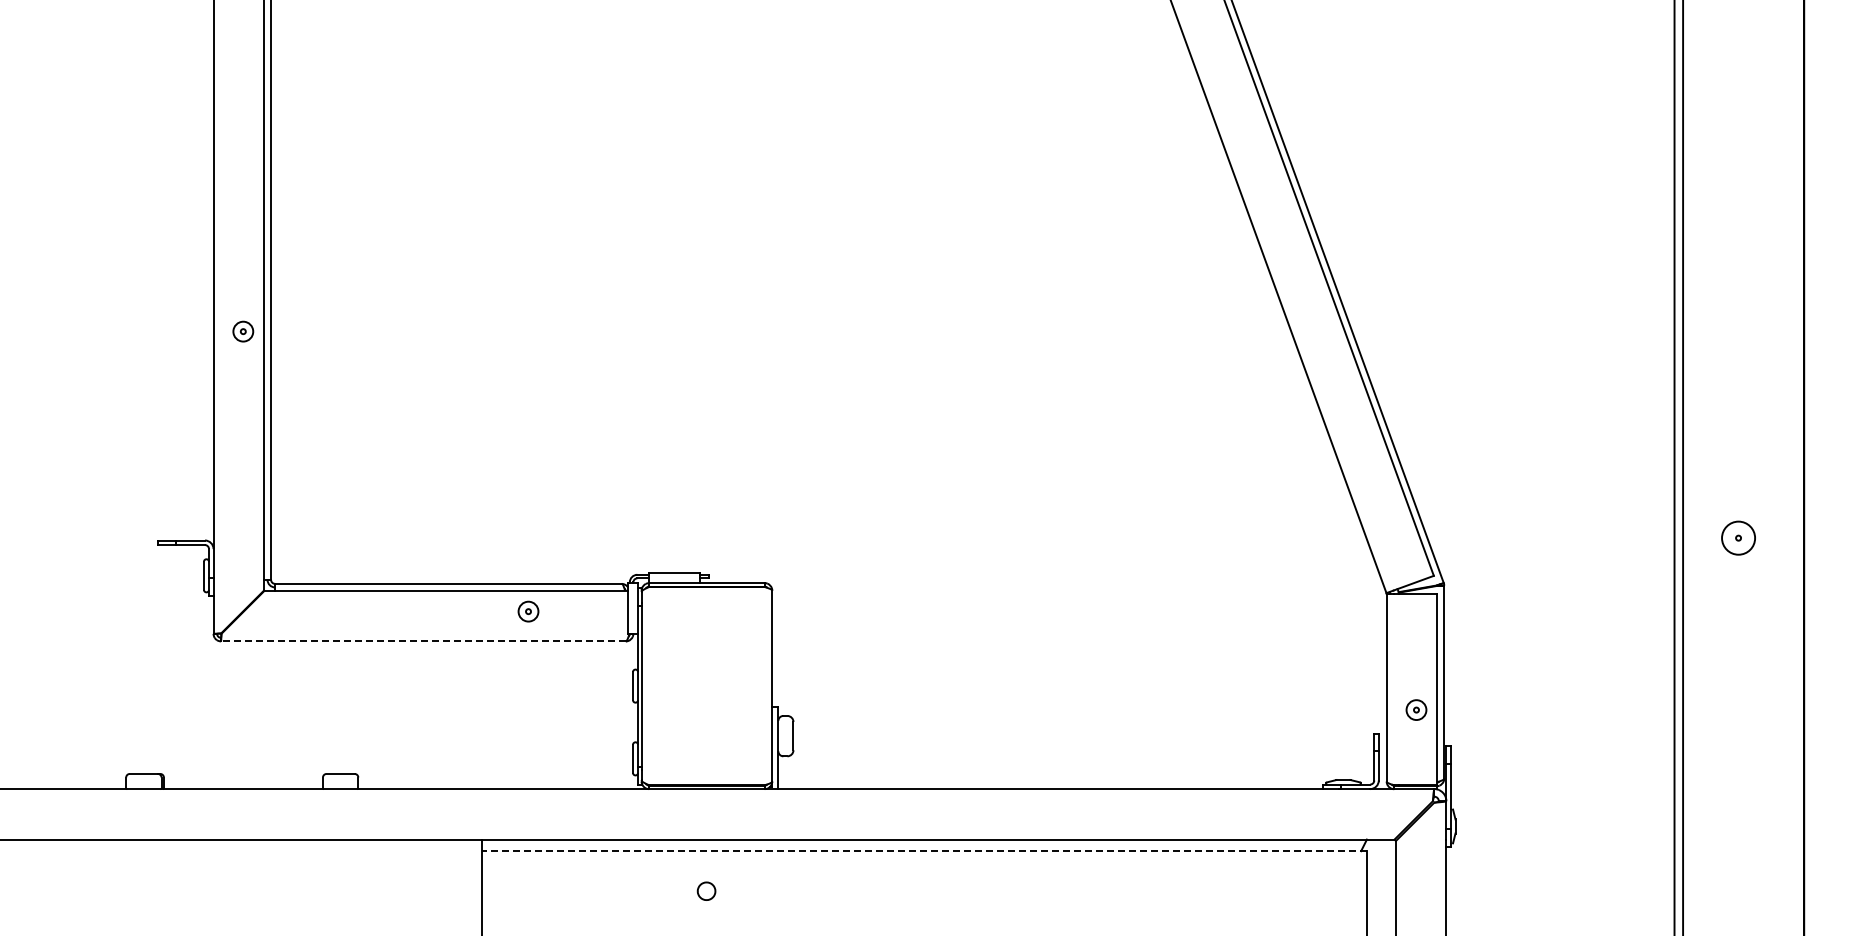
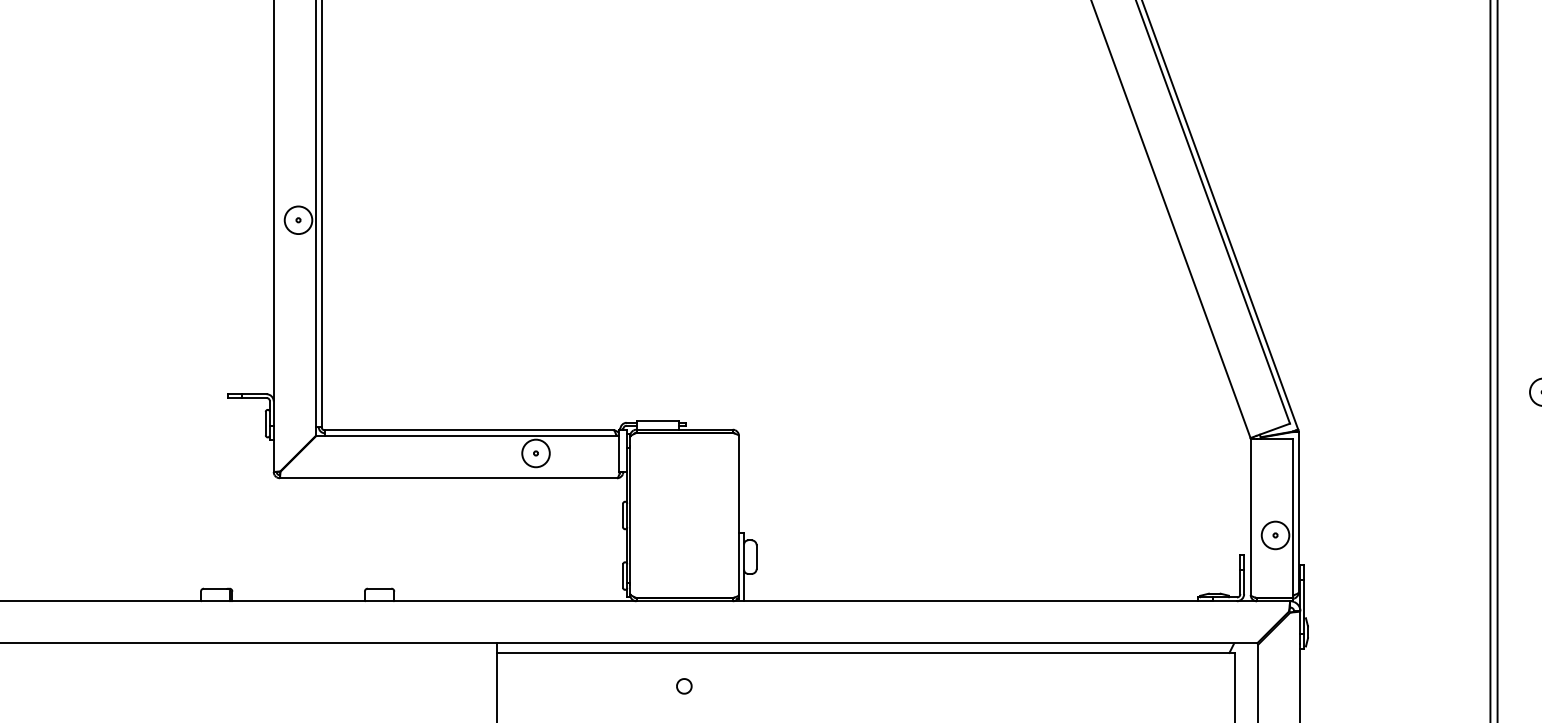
circle: (242, 331) -> (297, 220), size x1.67
circle: (528, 611) -> (536, 453), size x1.67
line: (422, 641) -> (447, 478), dashed -> solid
circle: (1416, 709) -> (1275, 534), size x1.67
line: (924, 851) -> (865, 653), dashed -> solid

